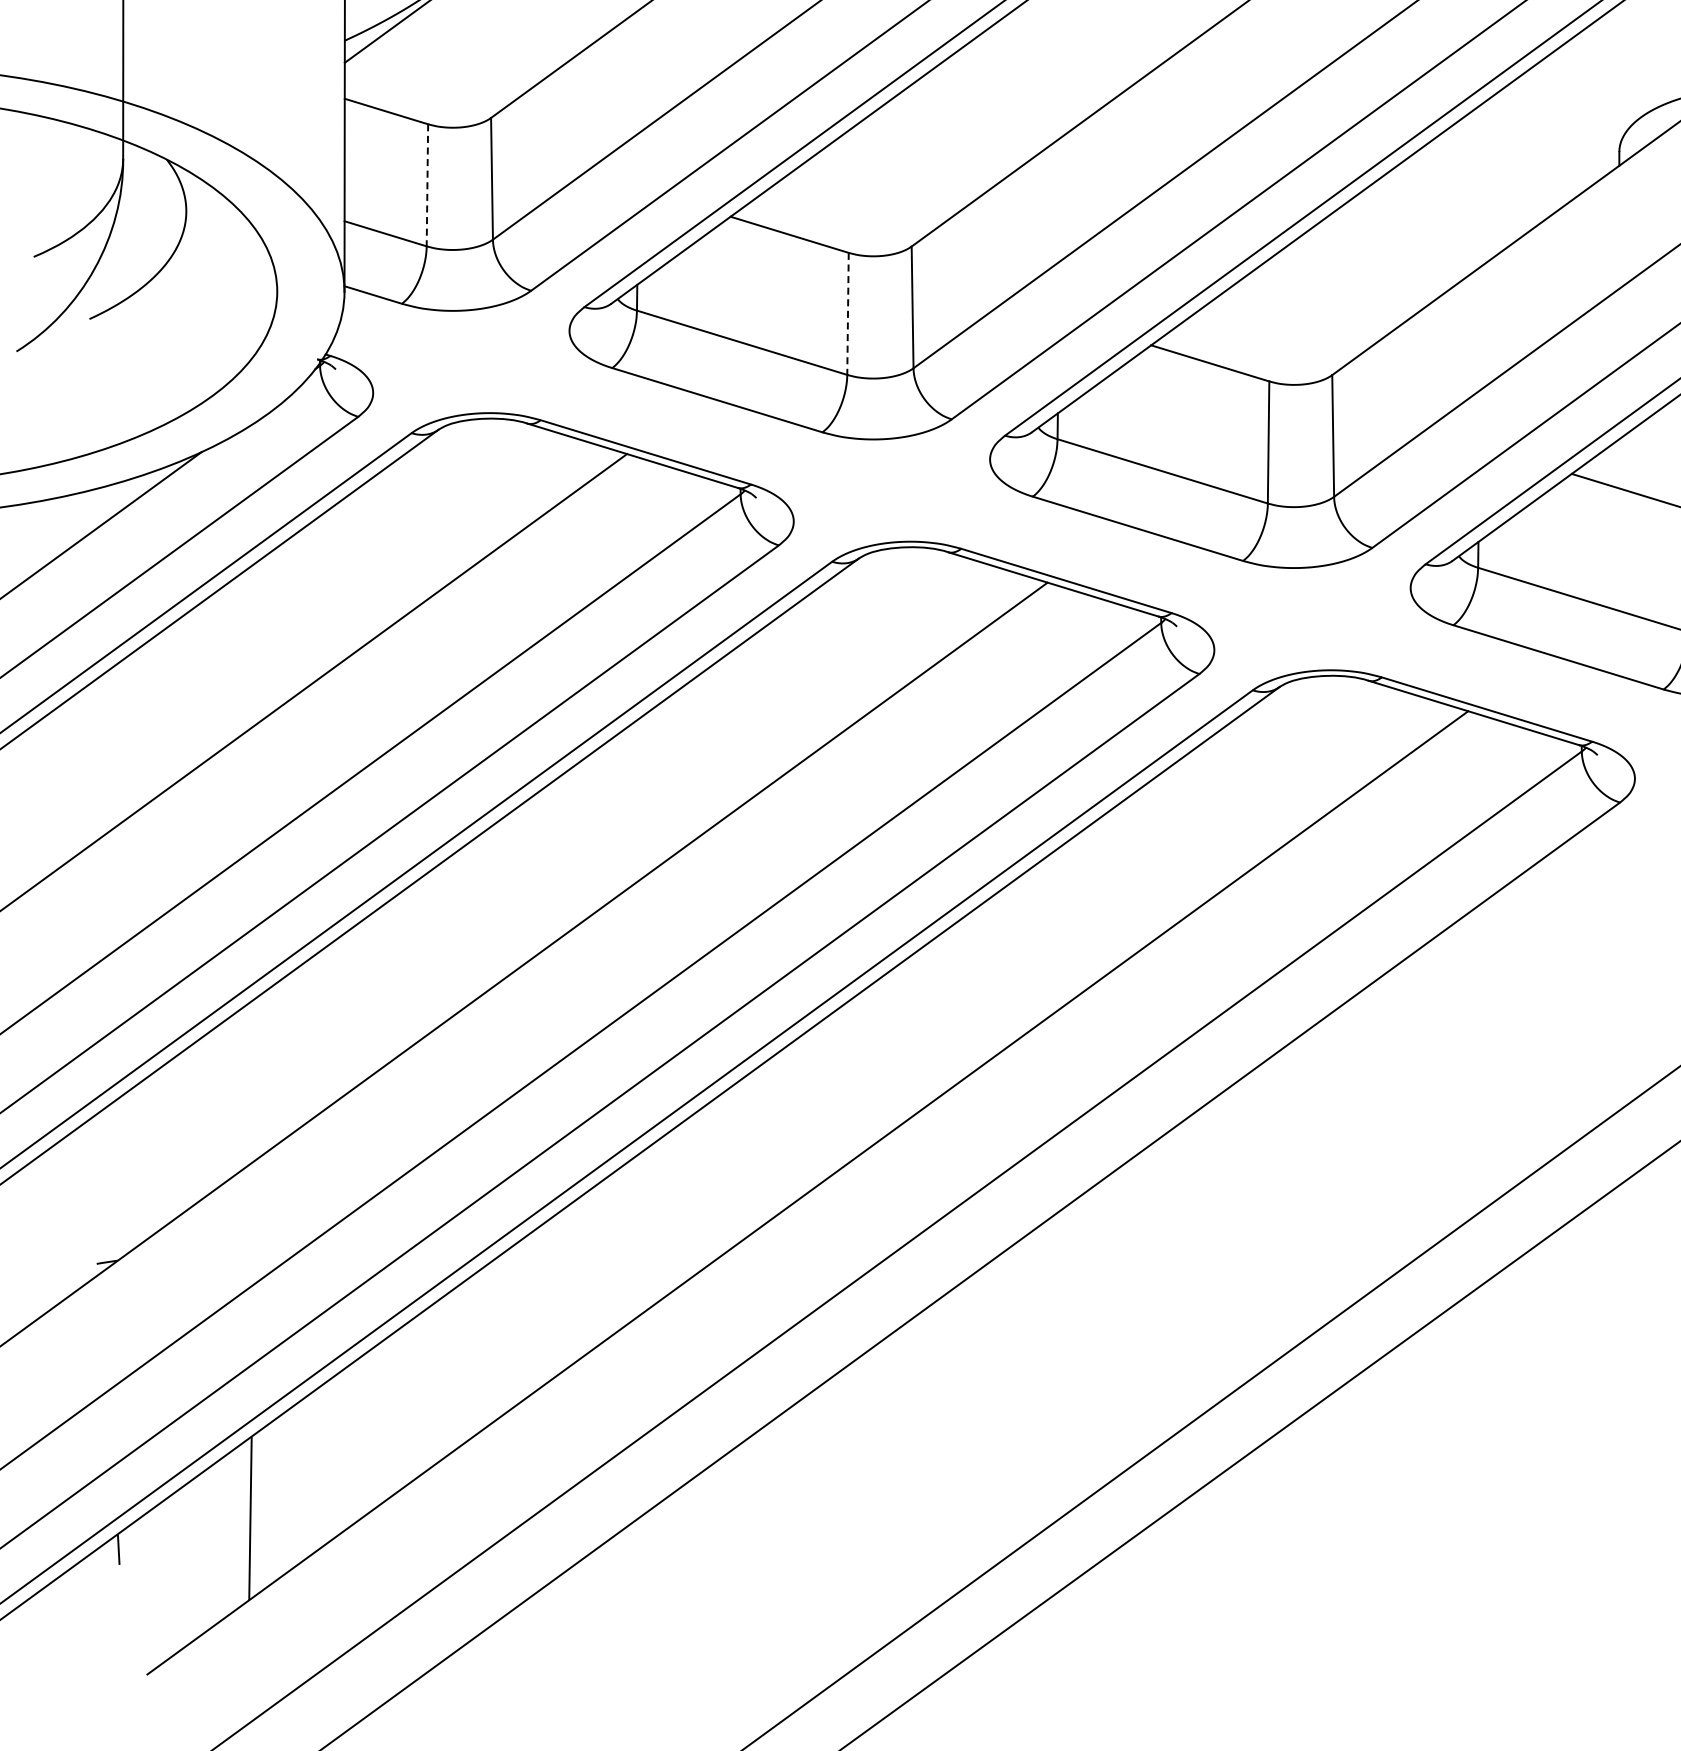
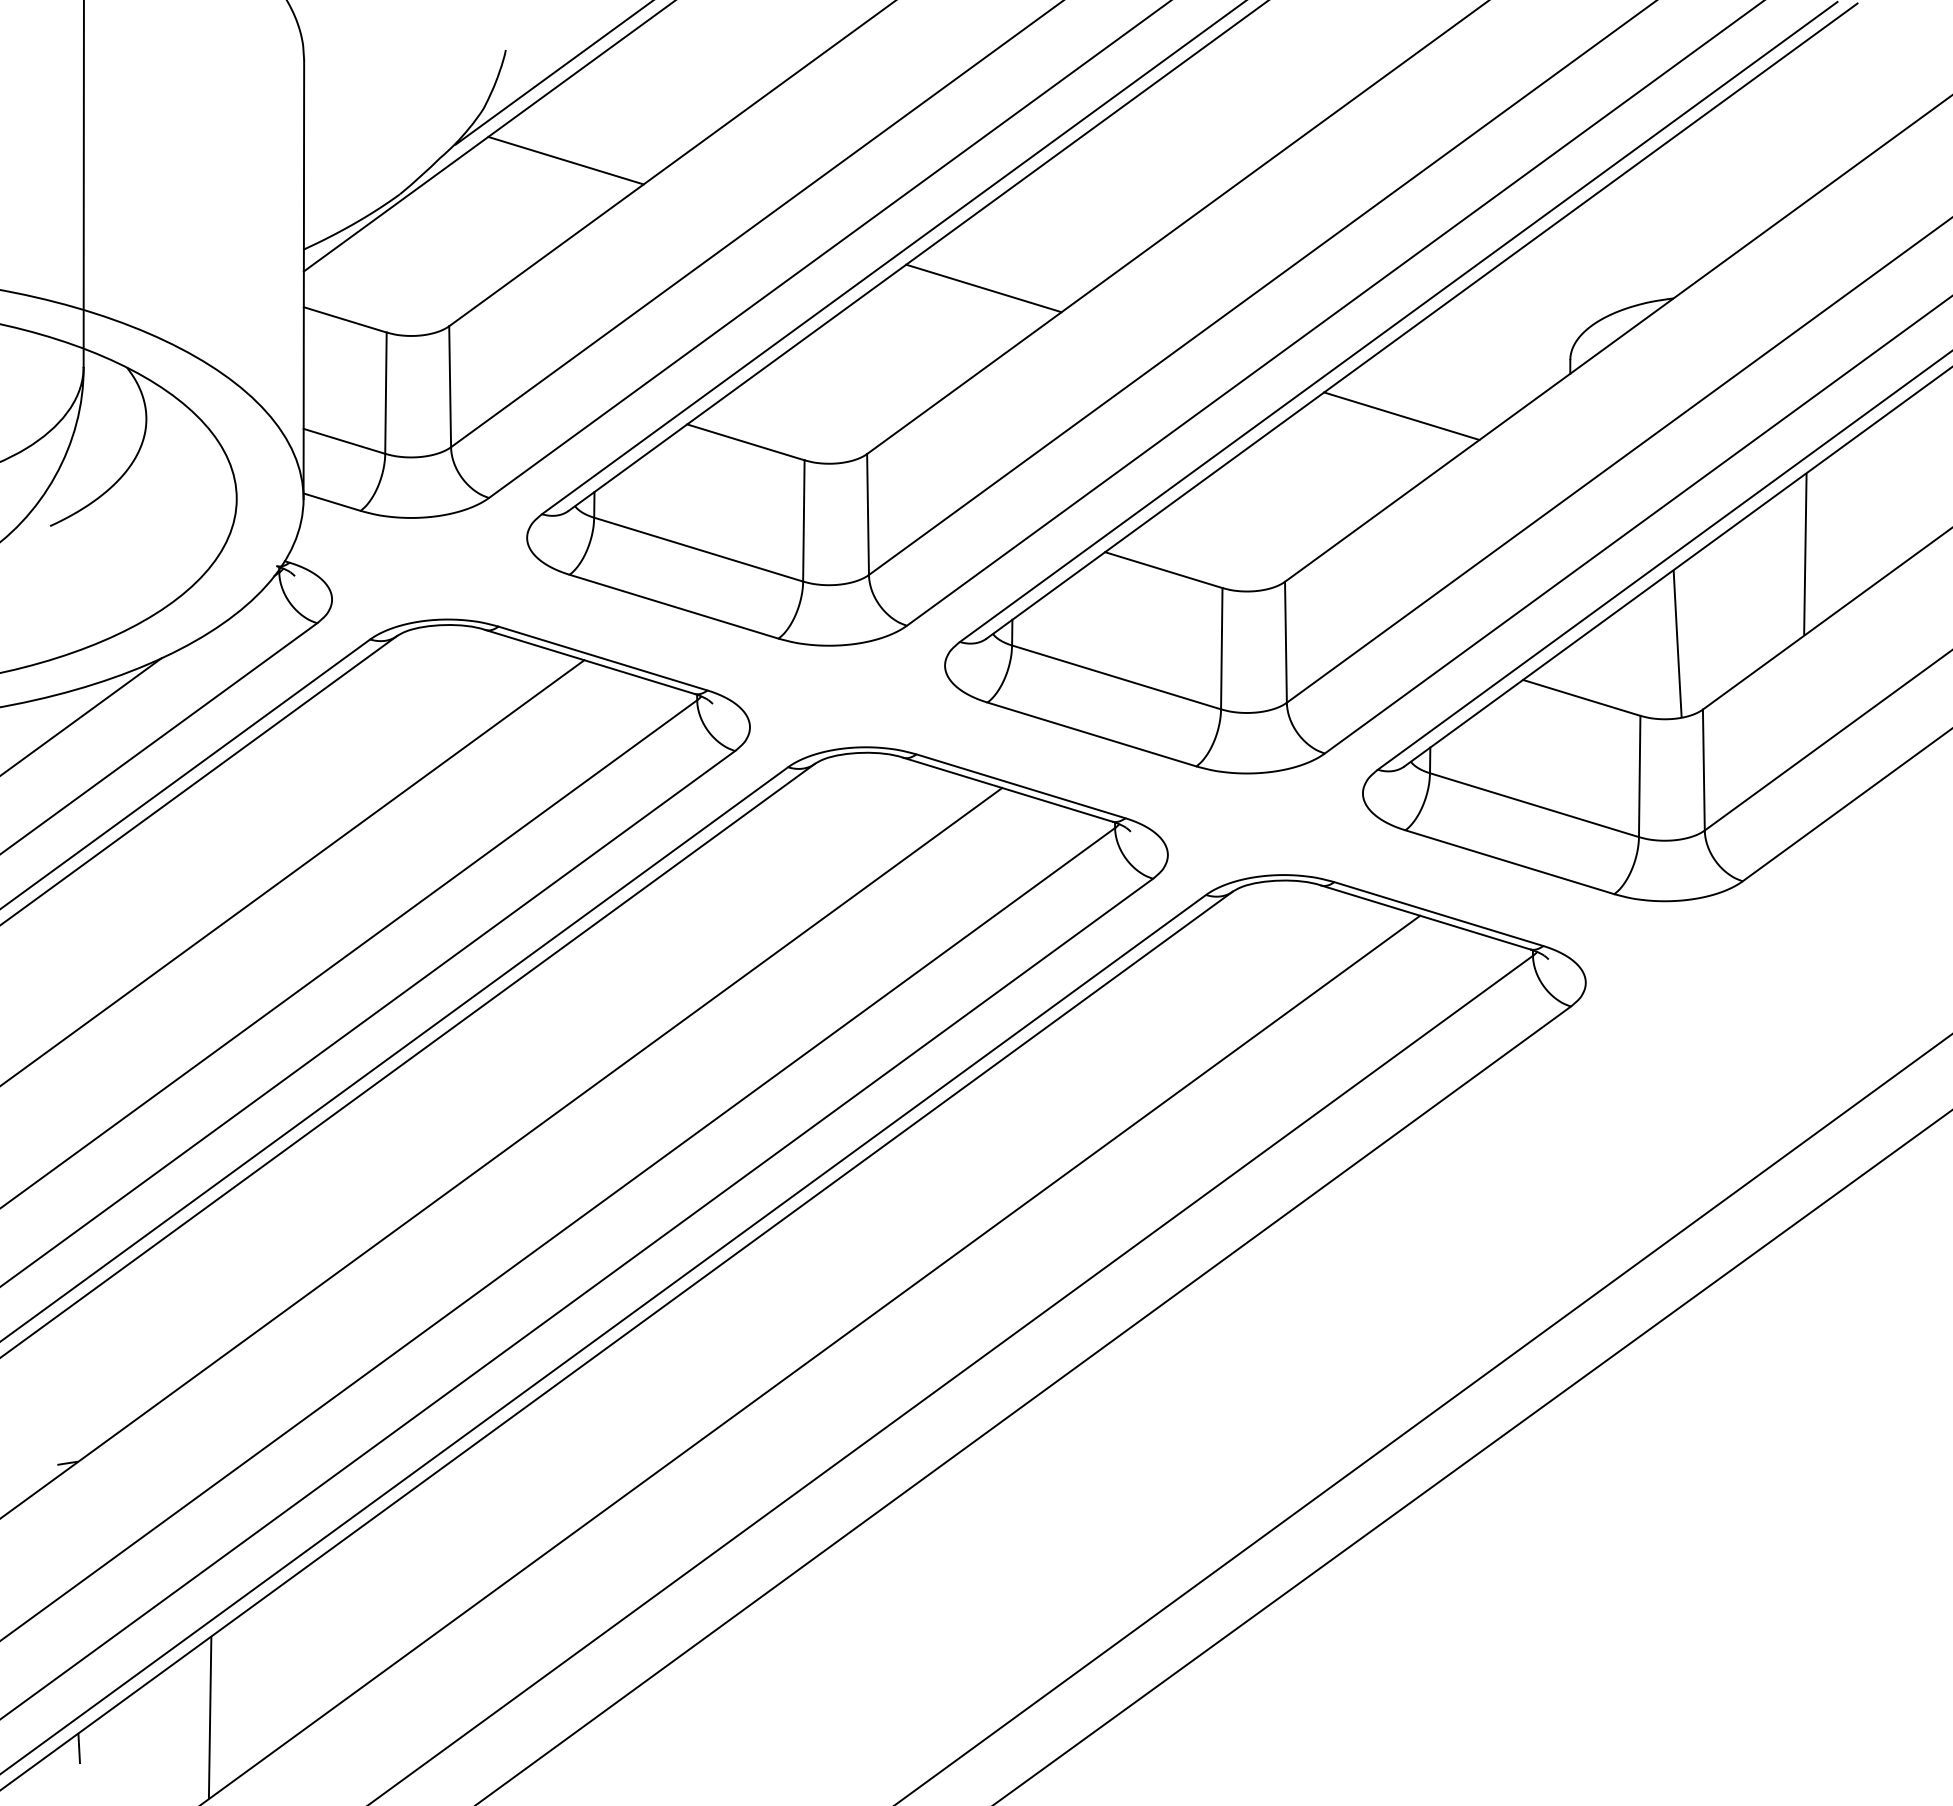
line: (1028, 79) -> (983, 288), added
line: (426, 185) -> (385, 393), dashed -> solid
line: (1449, 207) -> (1401, 415), added
line: (847, 313) -> (803, 520), dashed -> solid

